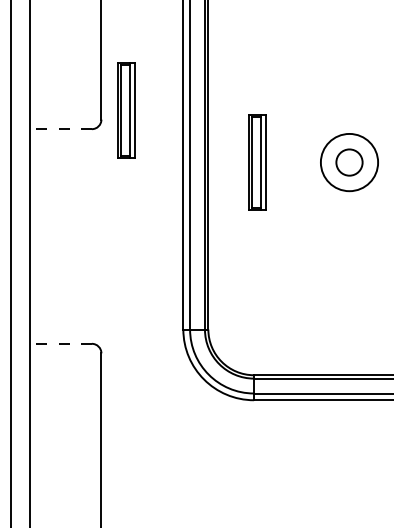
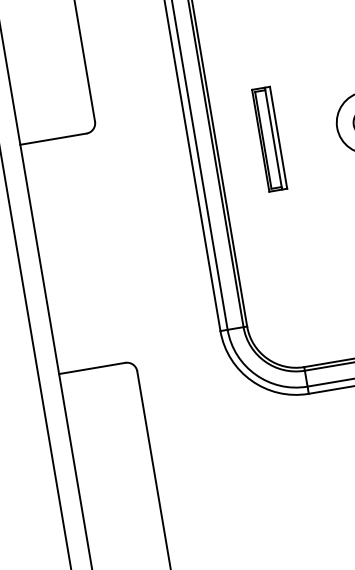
part: (126, 110) -> (120, 107), removed
line: (60, 129) -> (53, 139), dashed -> solid
line: (60, 343) -> (91, 368), dashed -> solid

